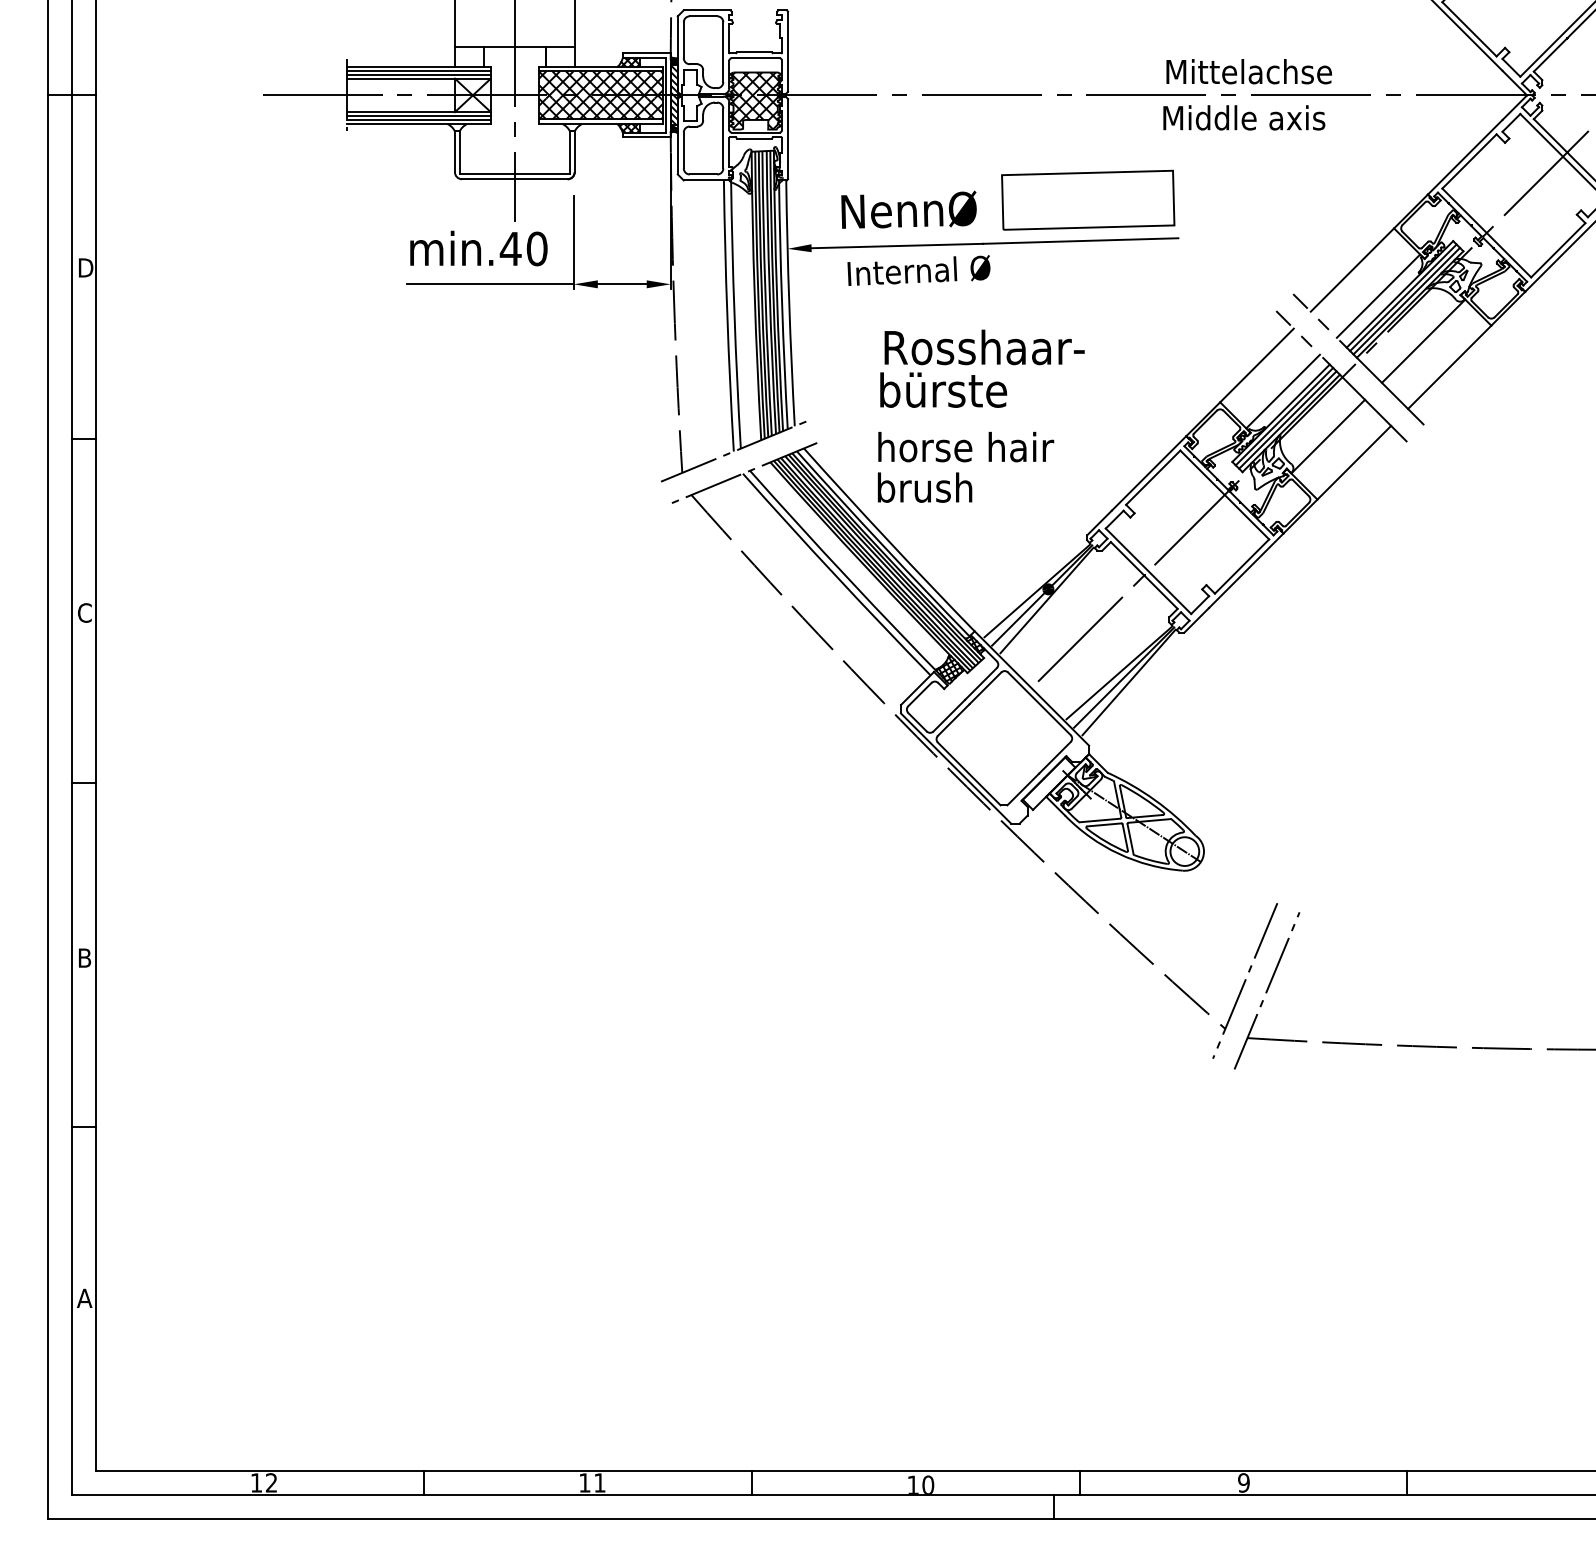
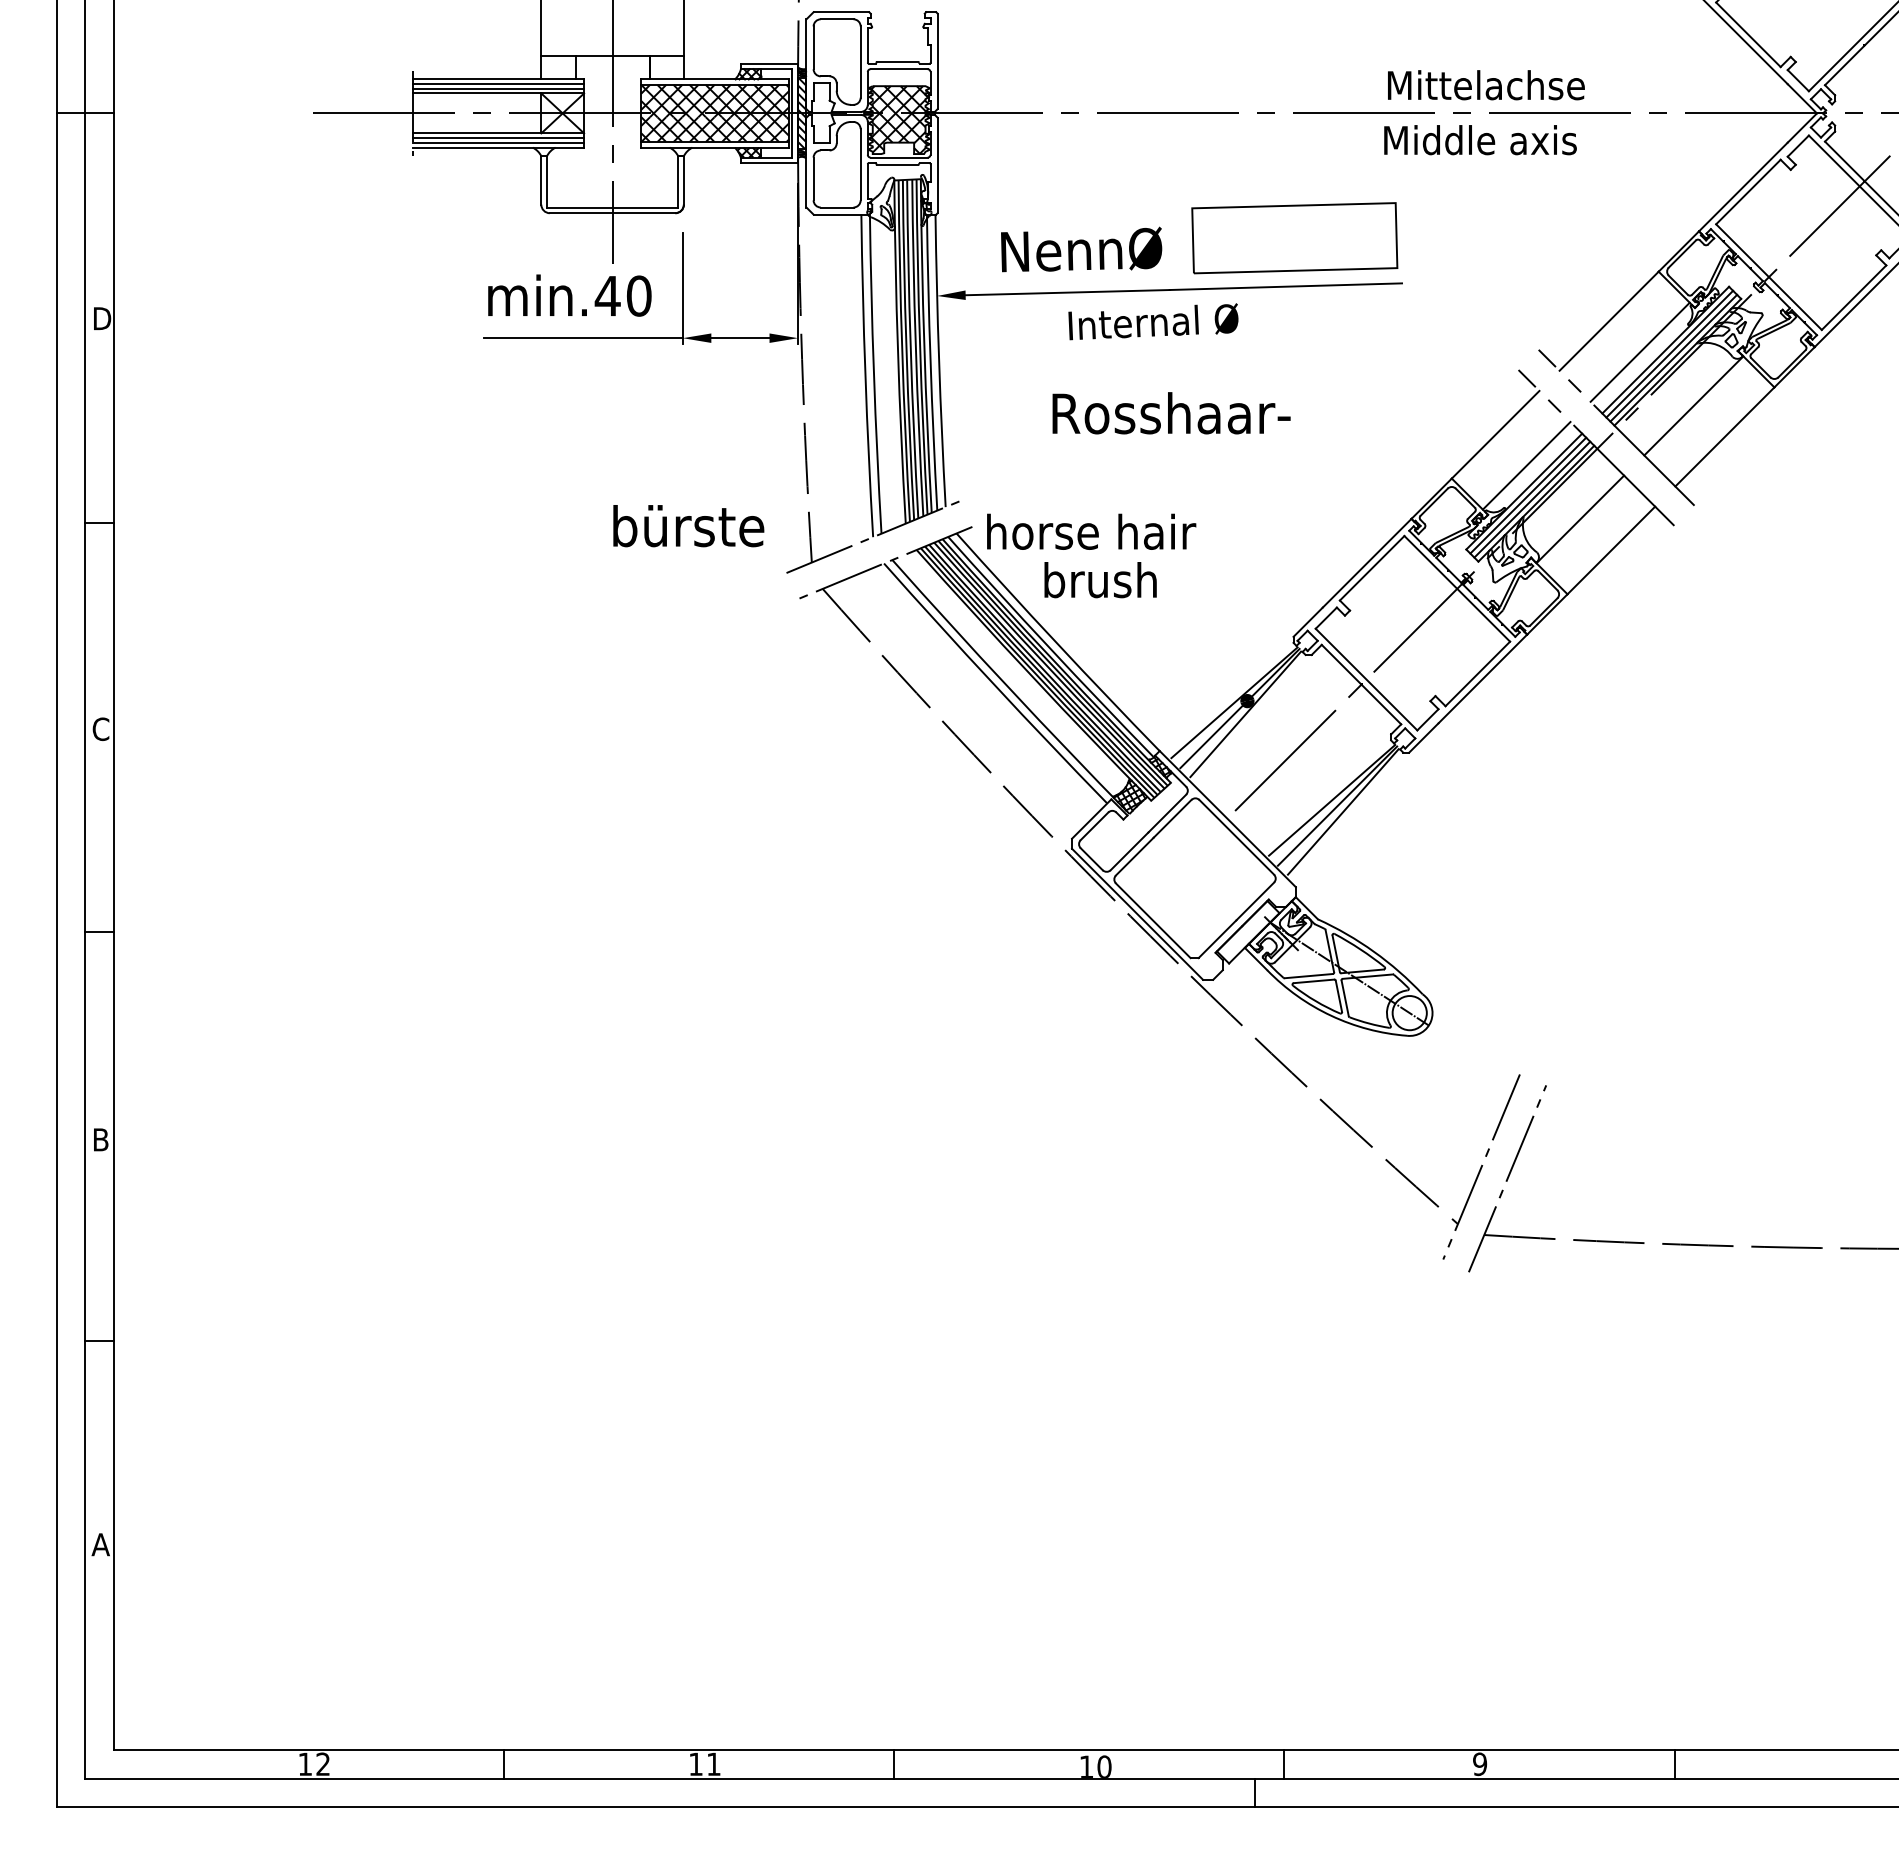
text: (919, 270) -> (1153, 321), moved
text: (943, 390) -> (688, 526), moved
text: (966, 446) -> (1091, 531), moved

